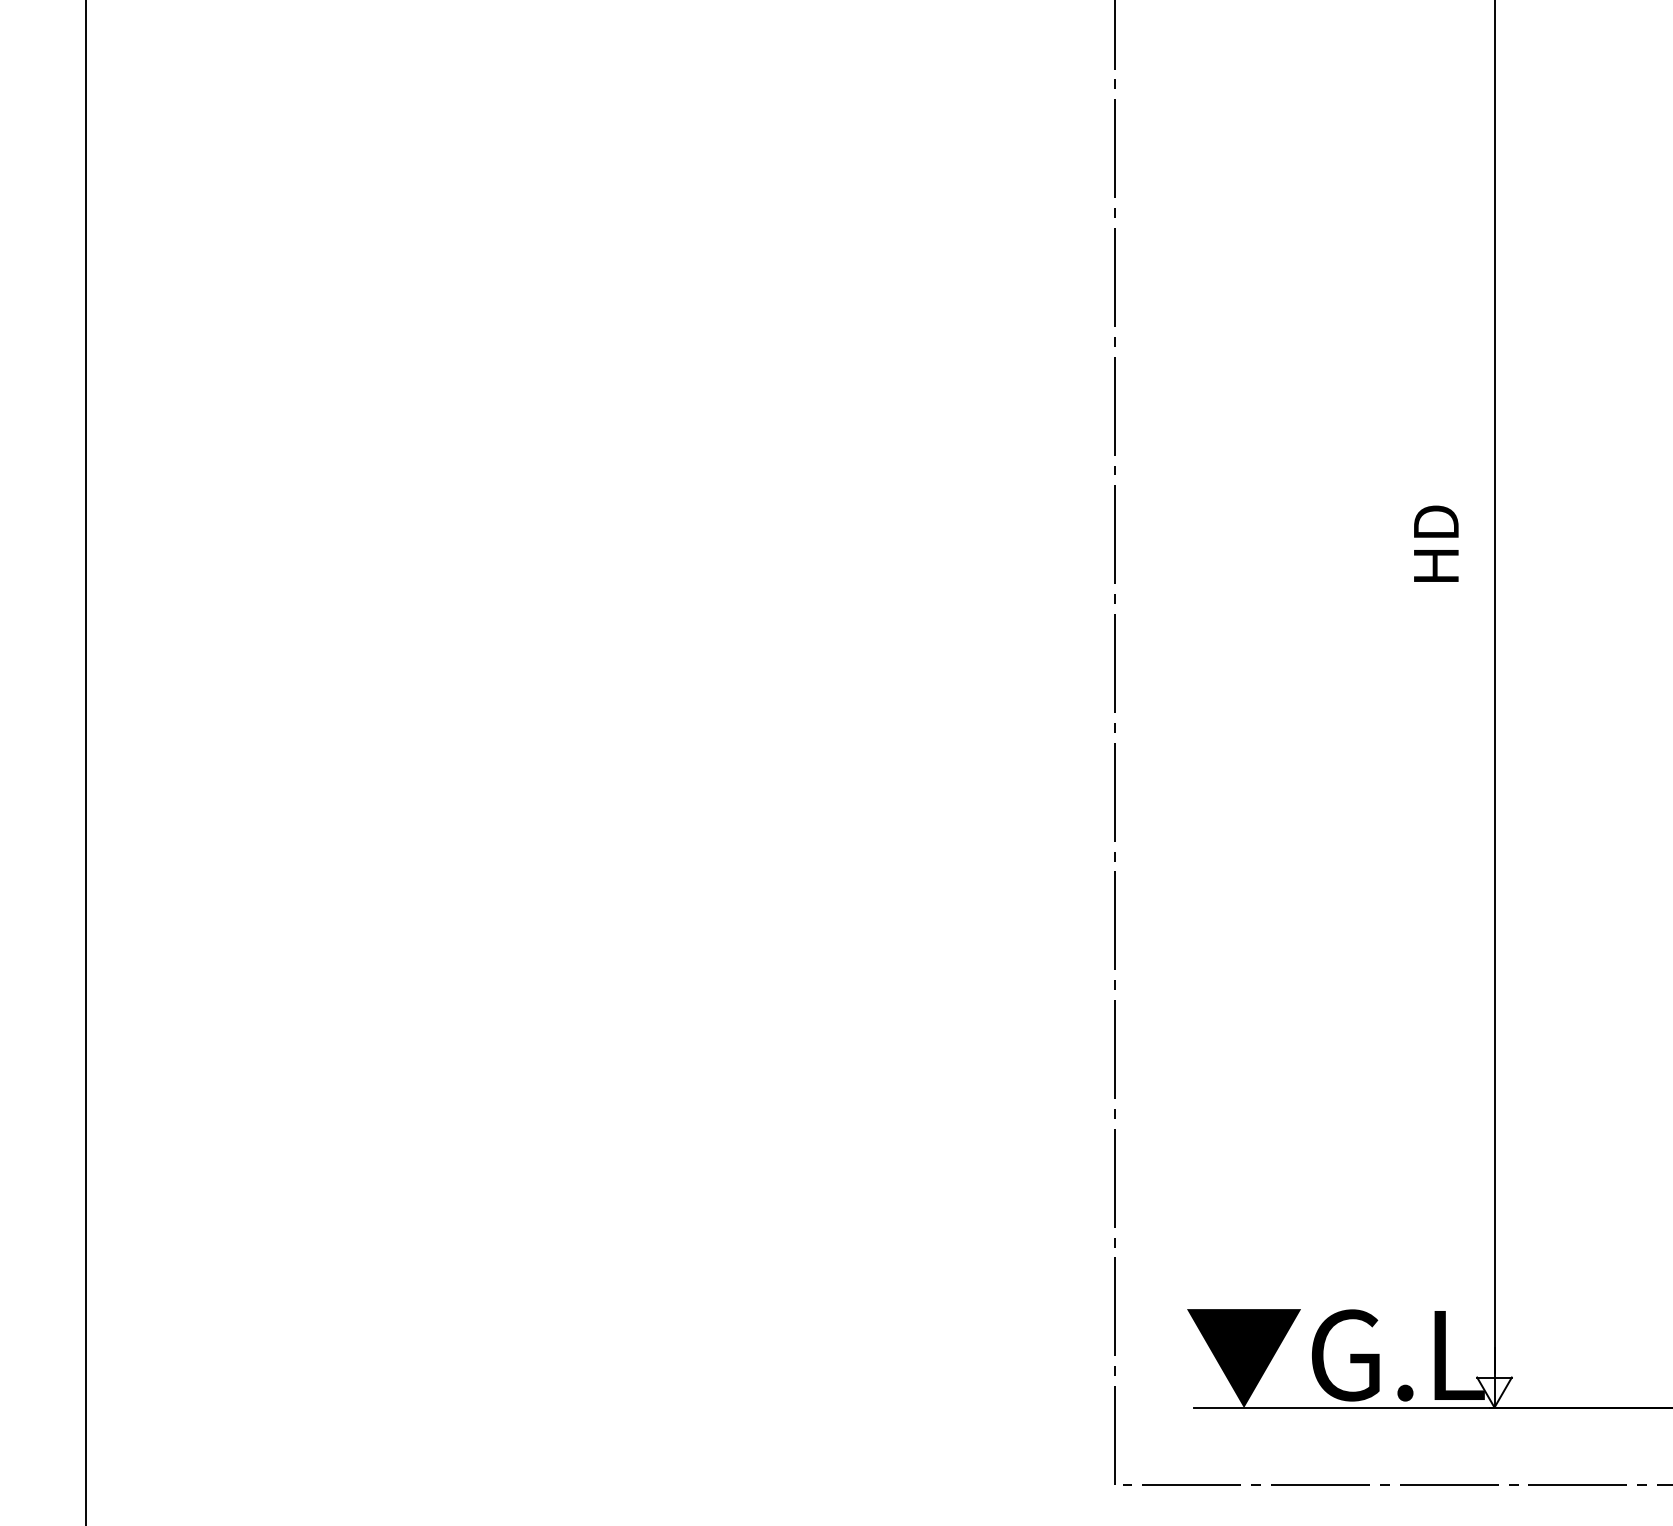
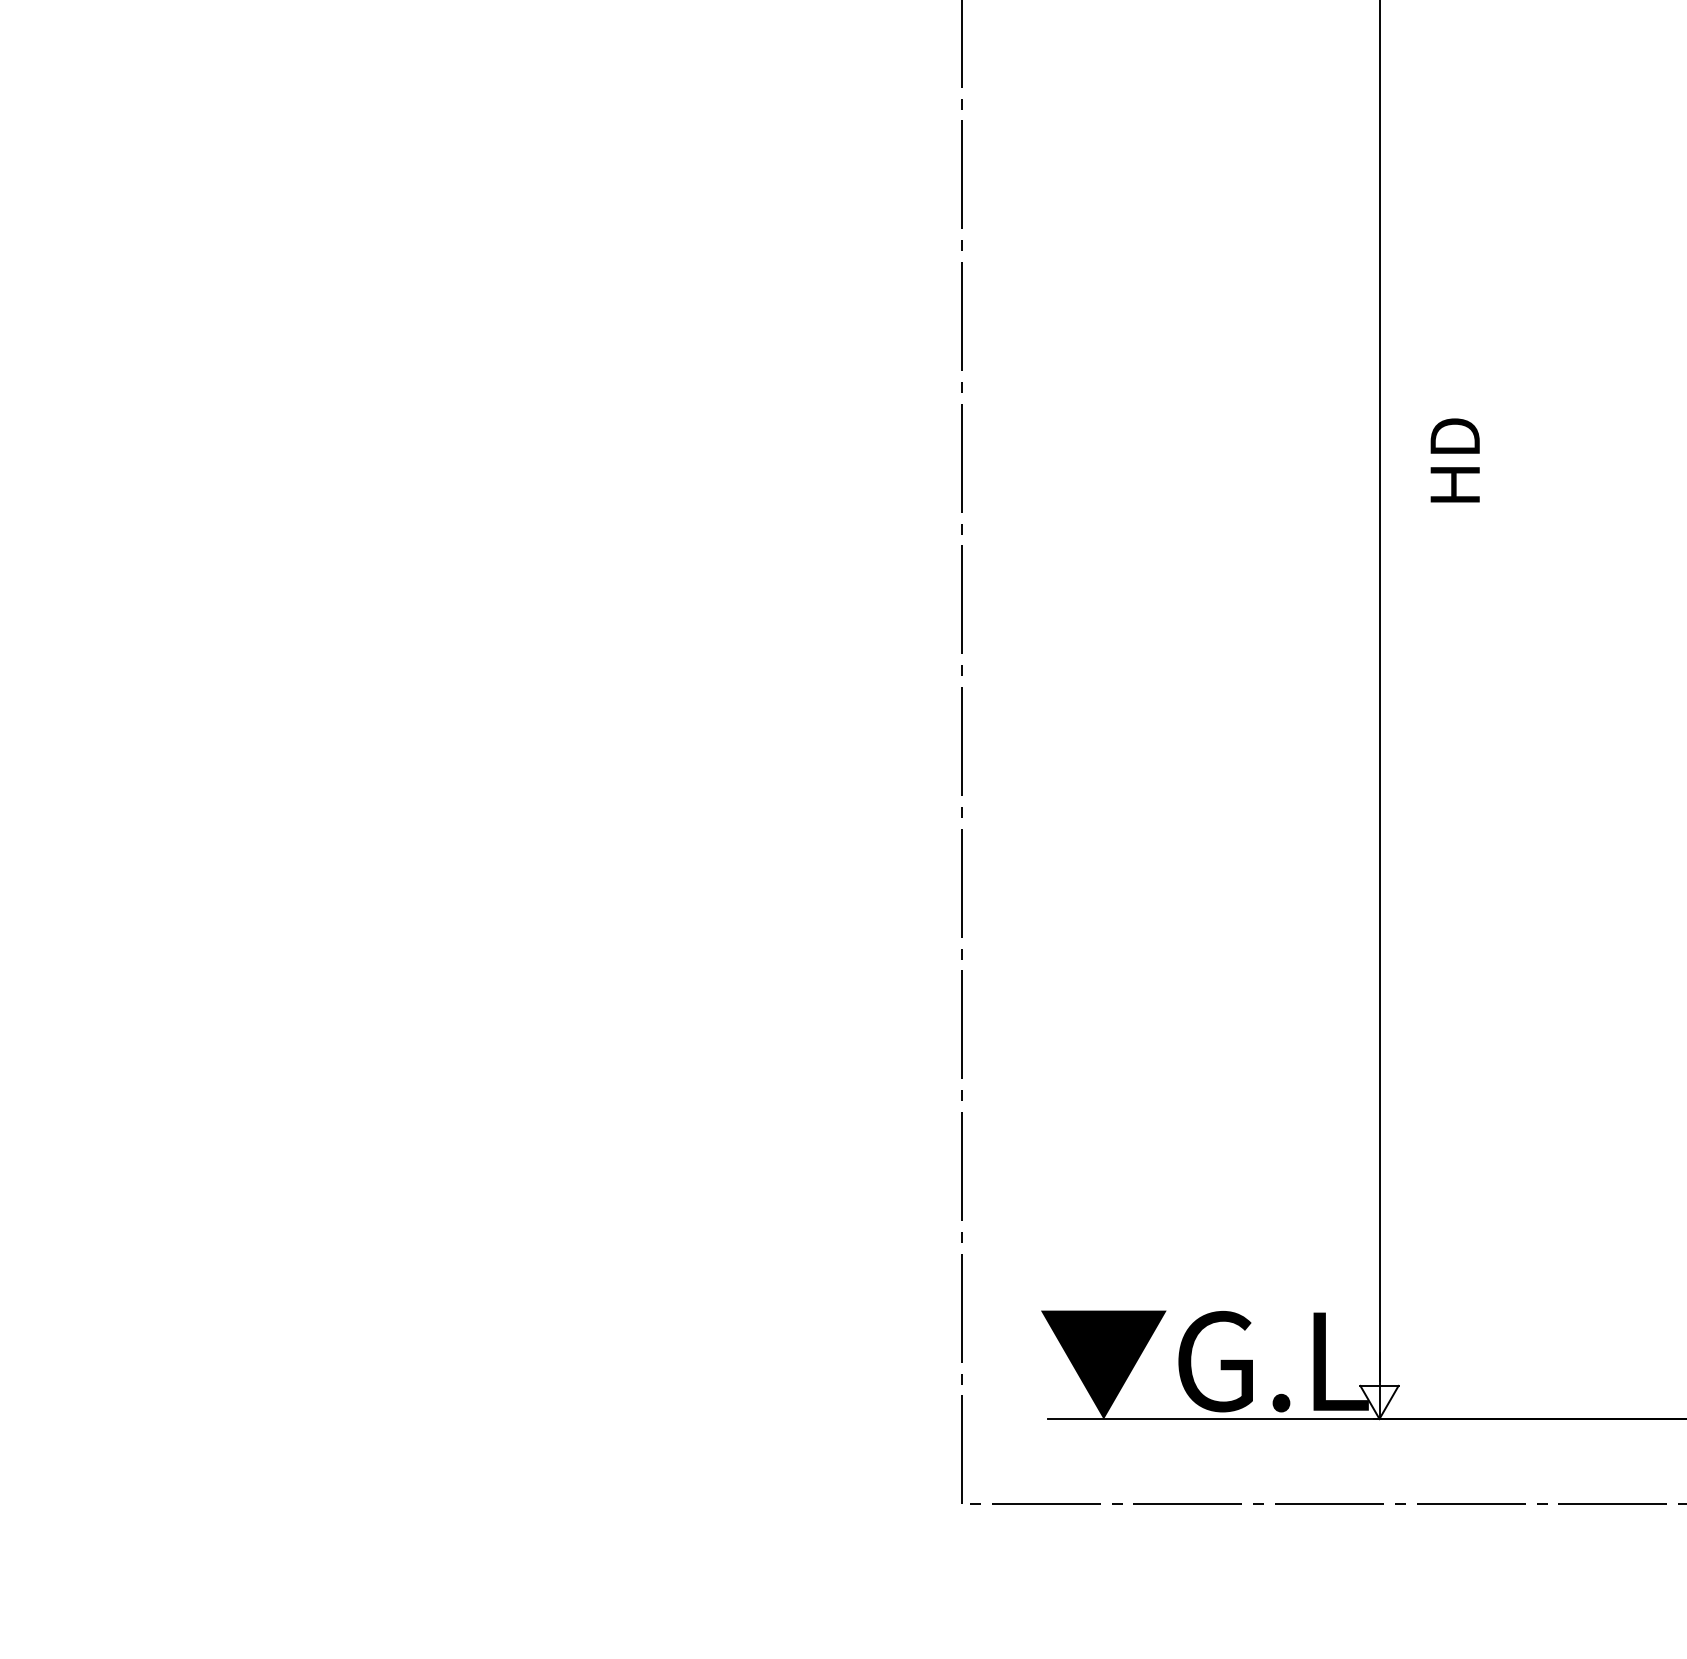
text: (1436, 543) -> (1455, 460), moved

